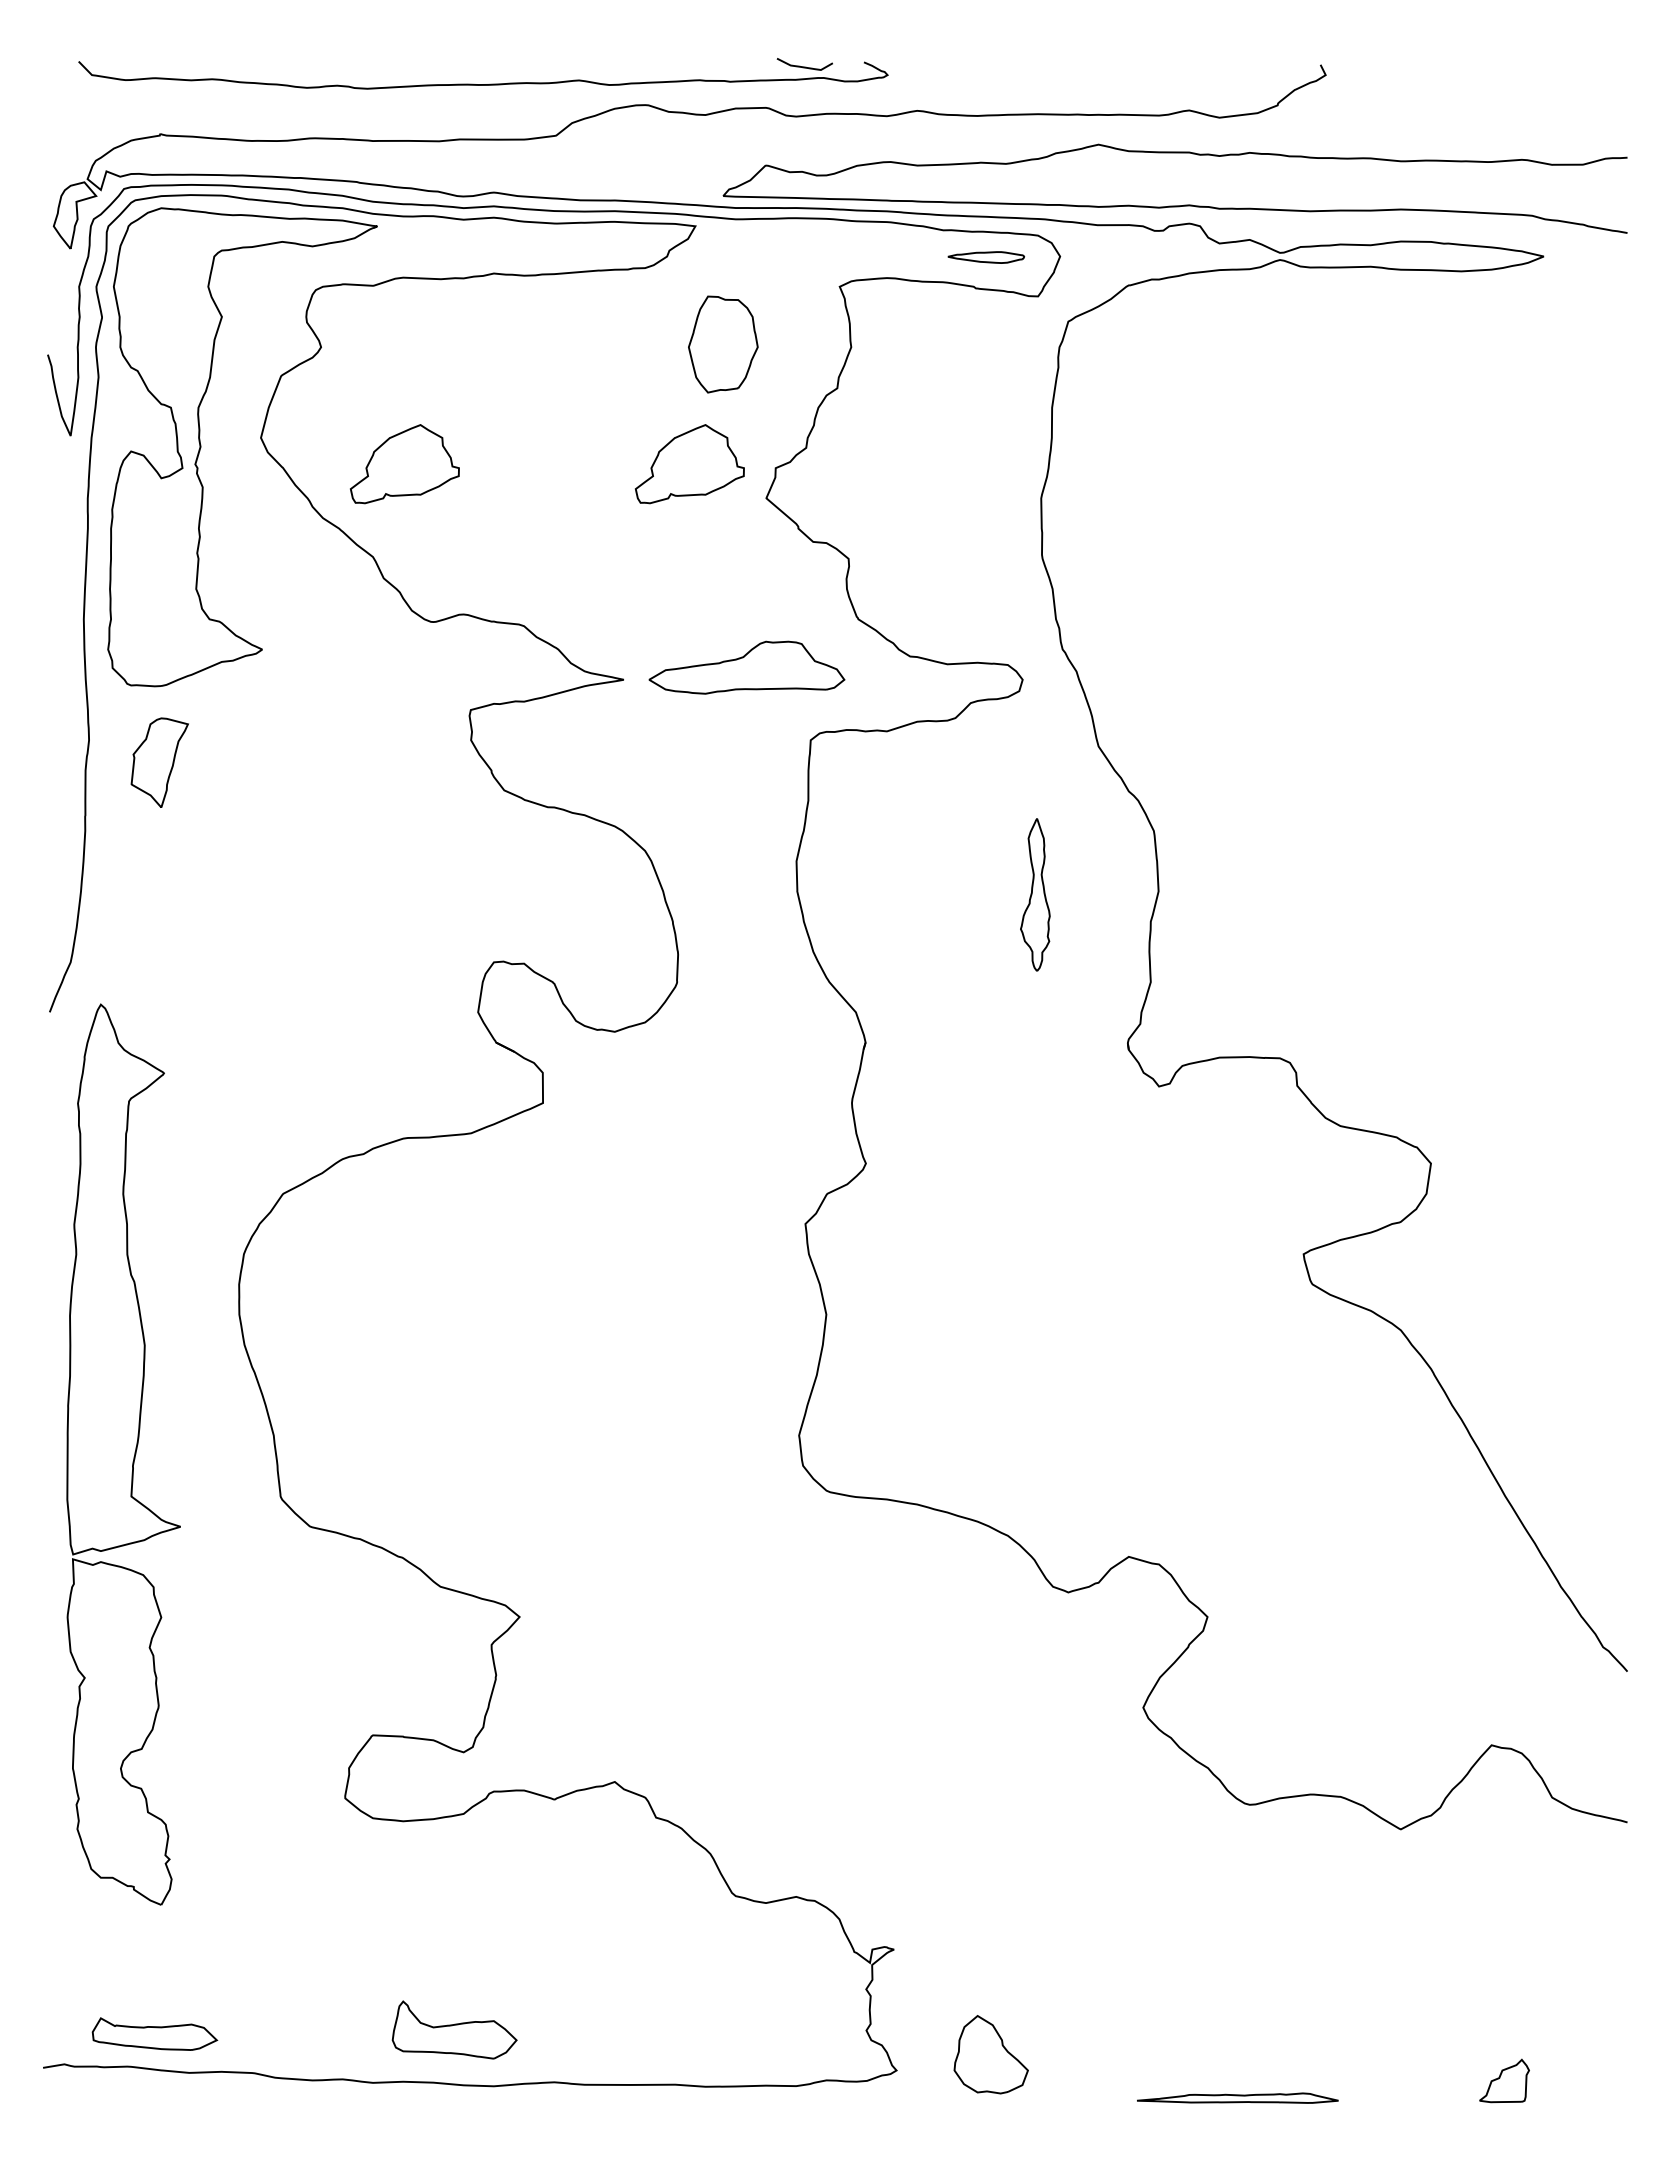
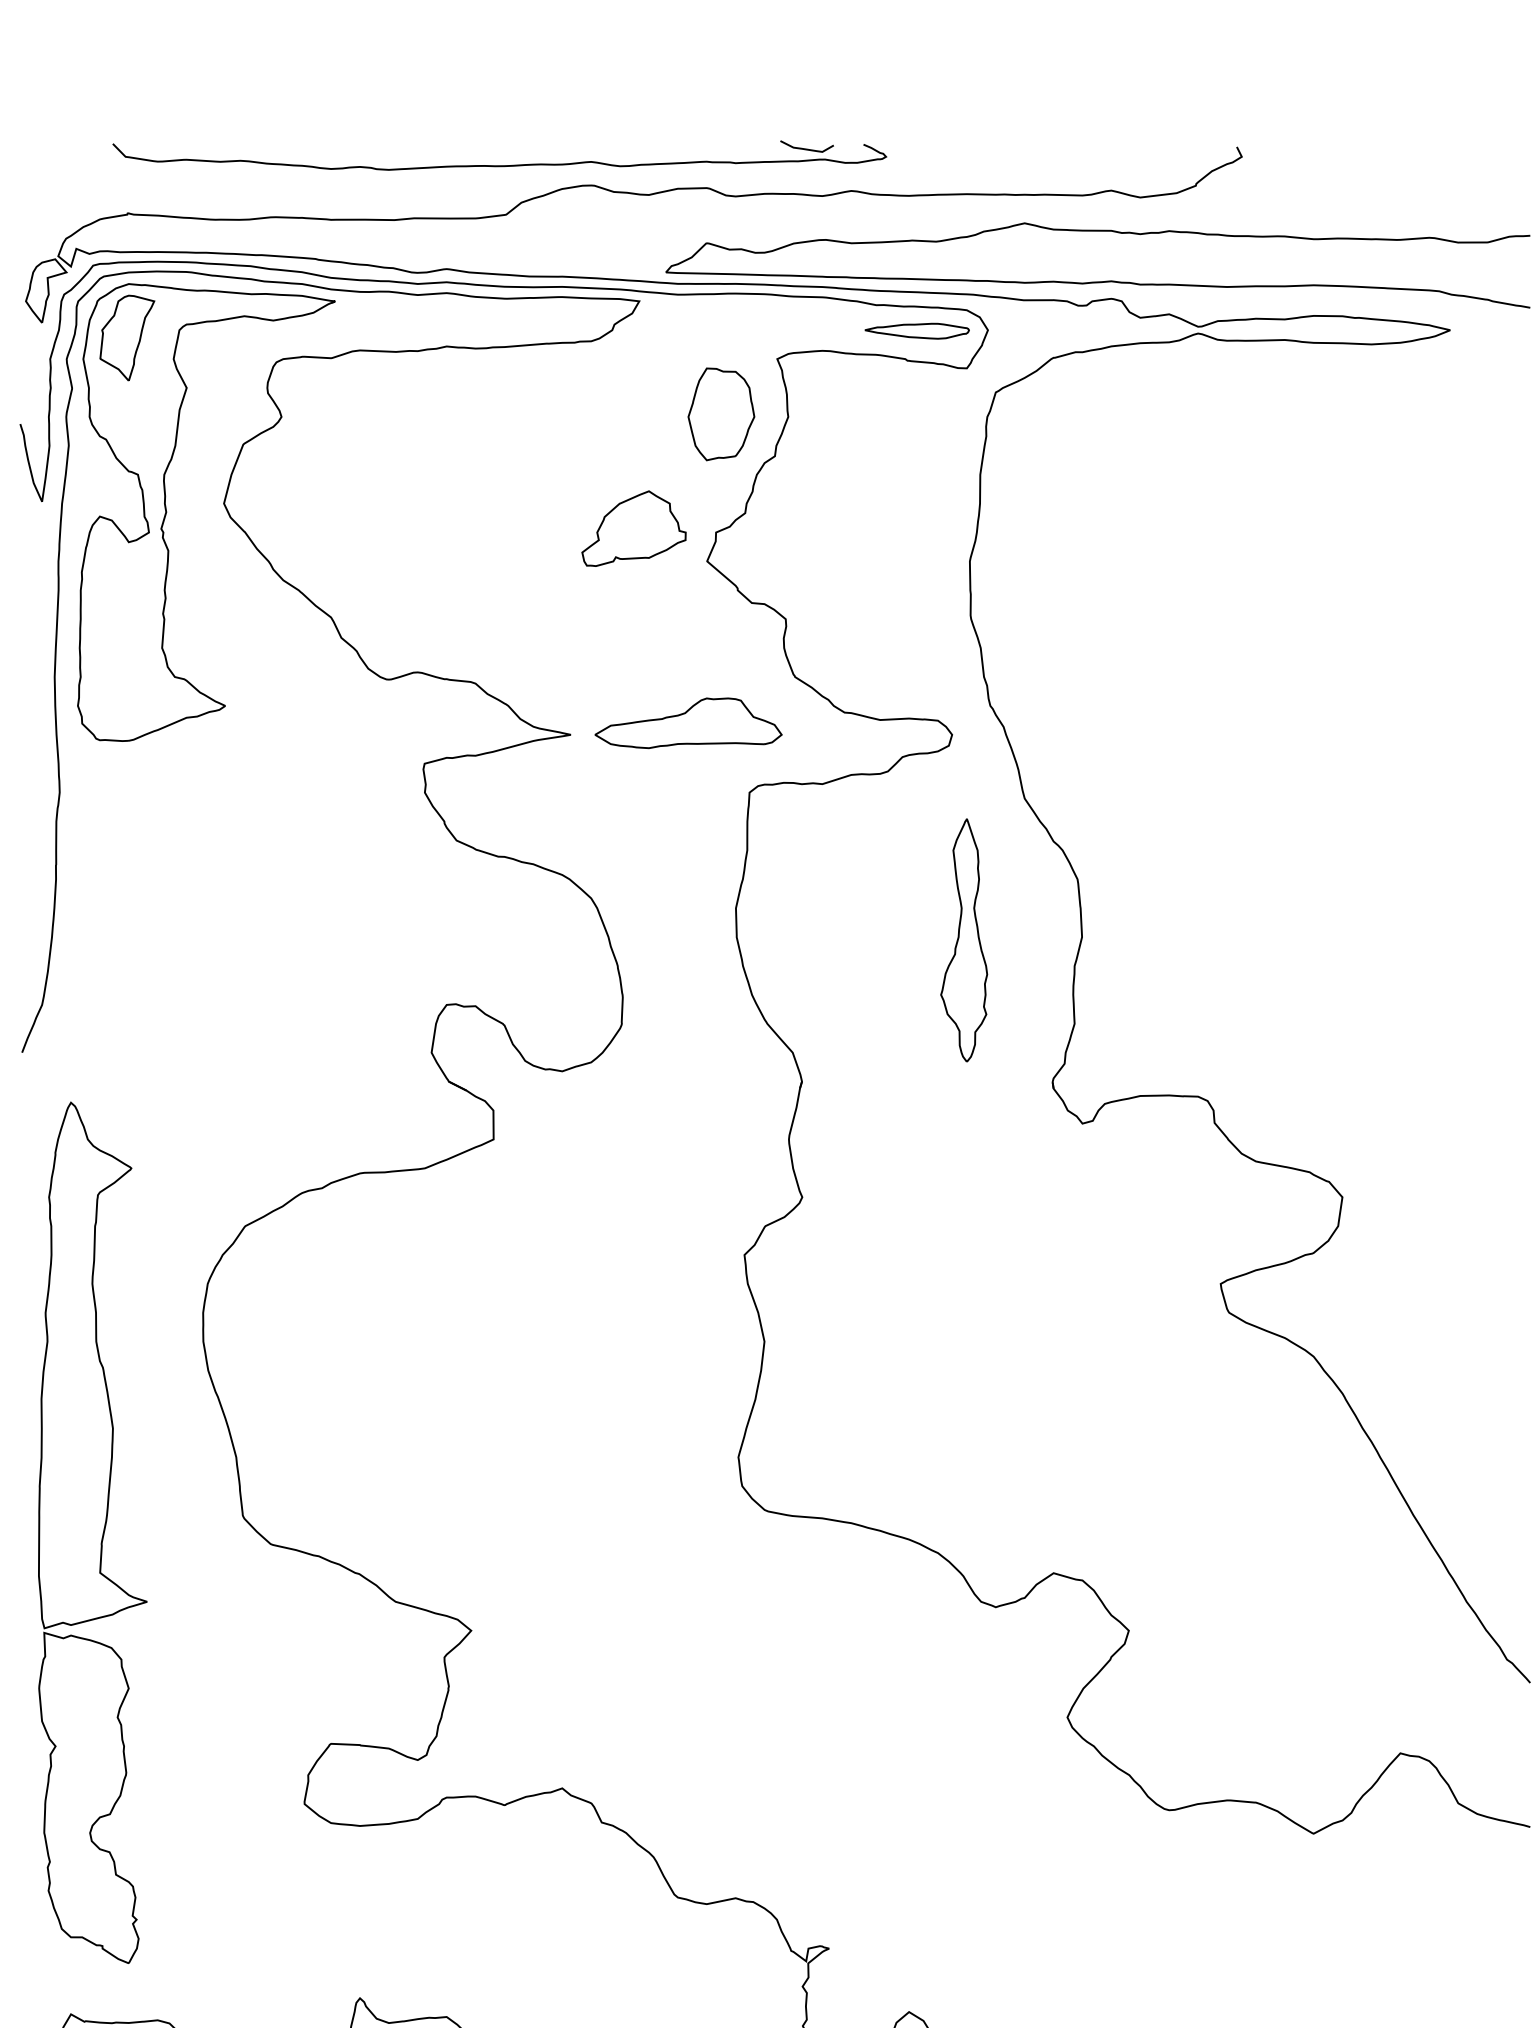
part: (483, 84) -> (499, 165), moved
part: (986, 257) -> (917, 331), size x1.43
part: (723, 344) -> (721, 414), moved
part: (404, 464) -> (361, 529), removed
part: (159, 762) -> (127, 337), moved
part: (1035, 894) -> (964, 940), size x1.67
part: (123, 1454) -> (92, 1532), moved

